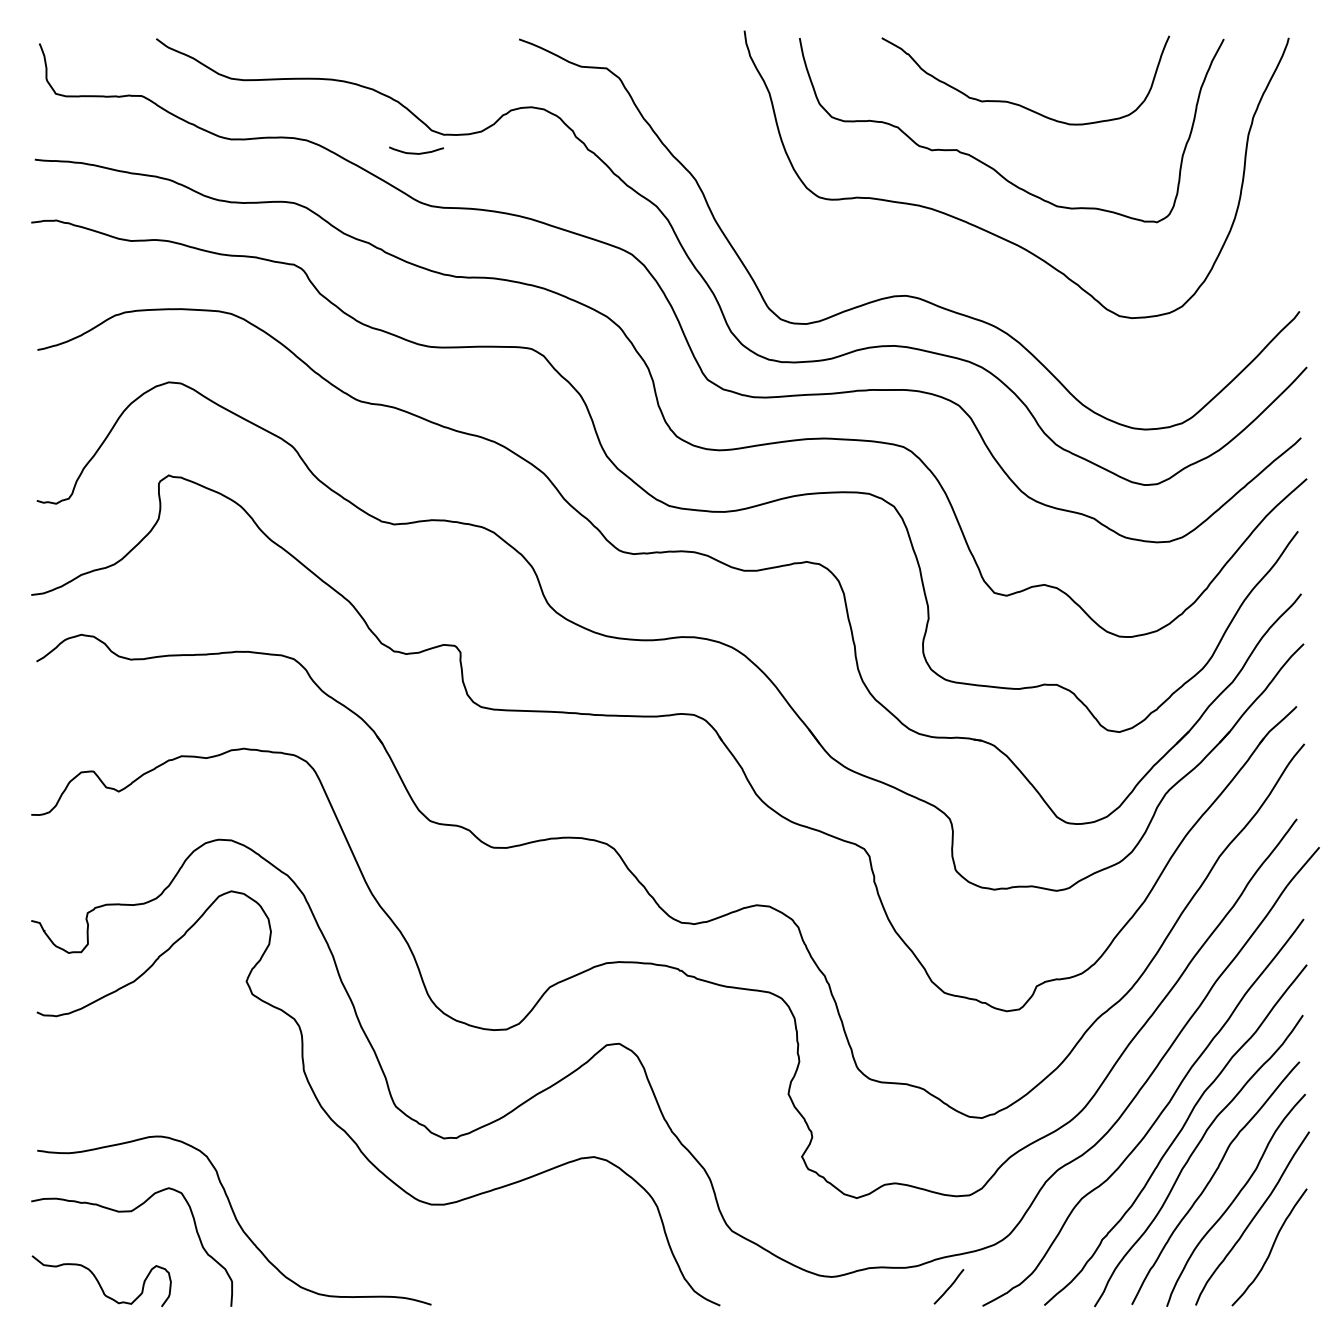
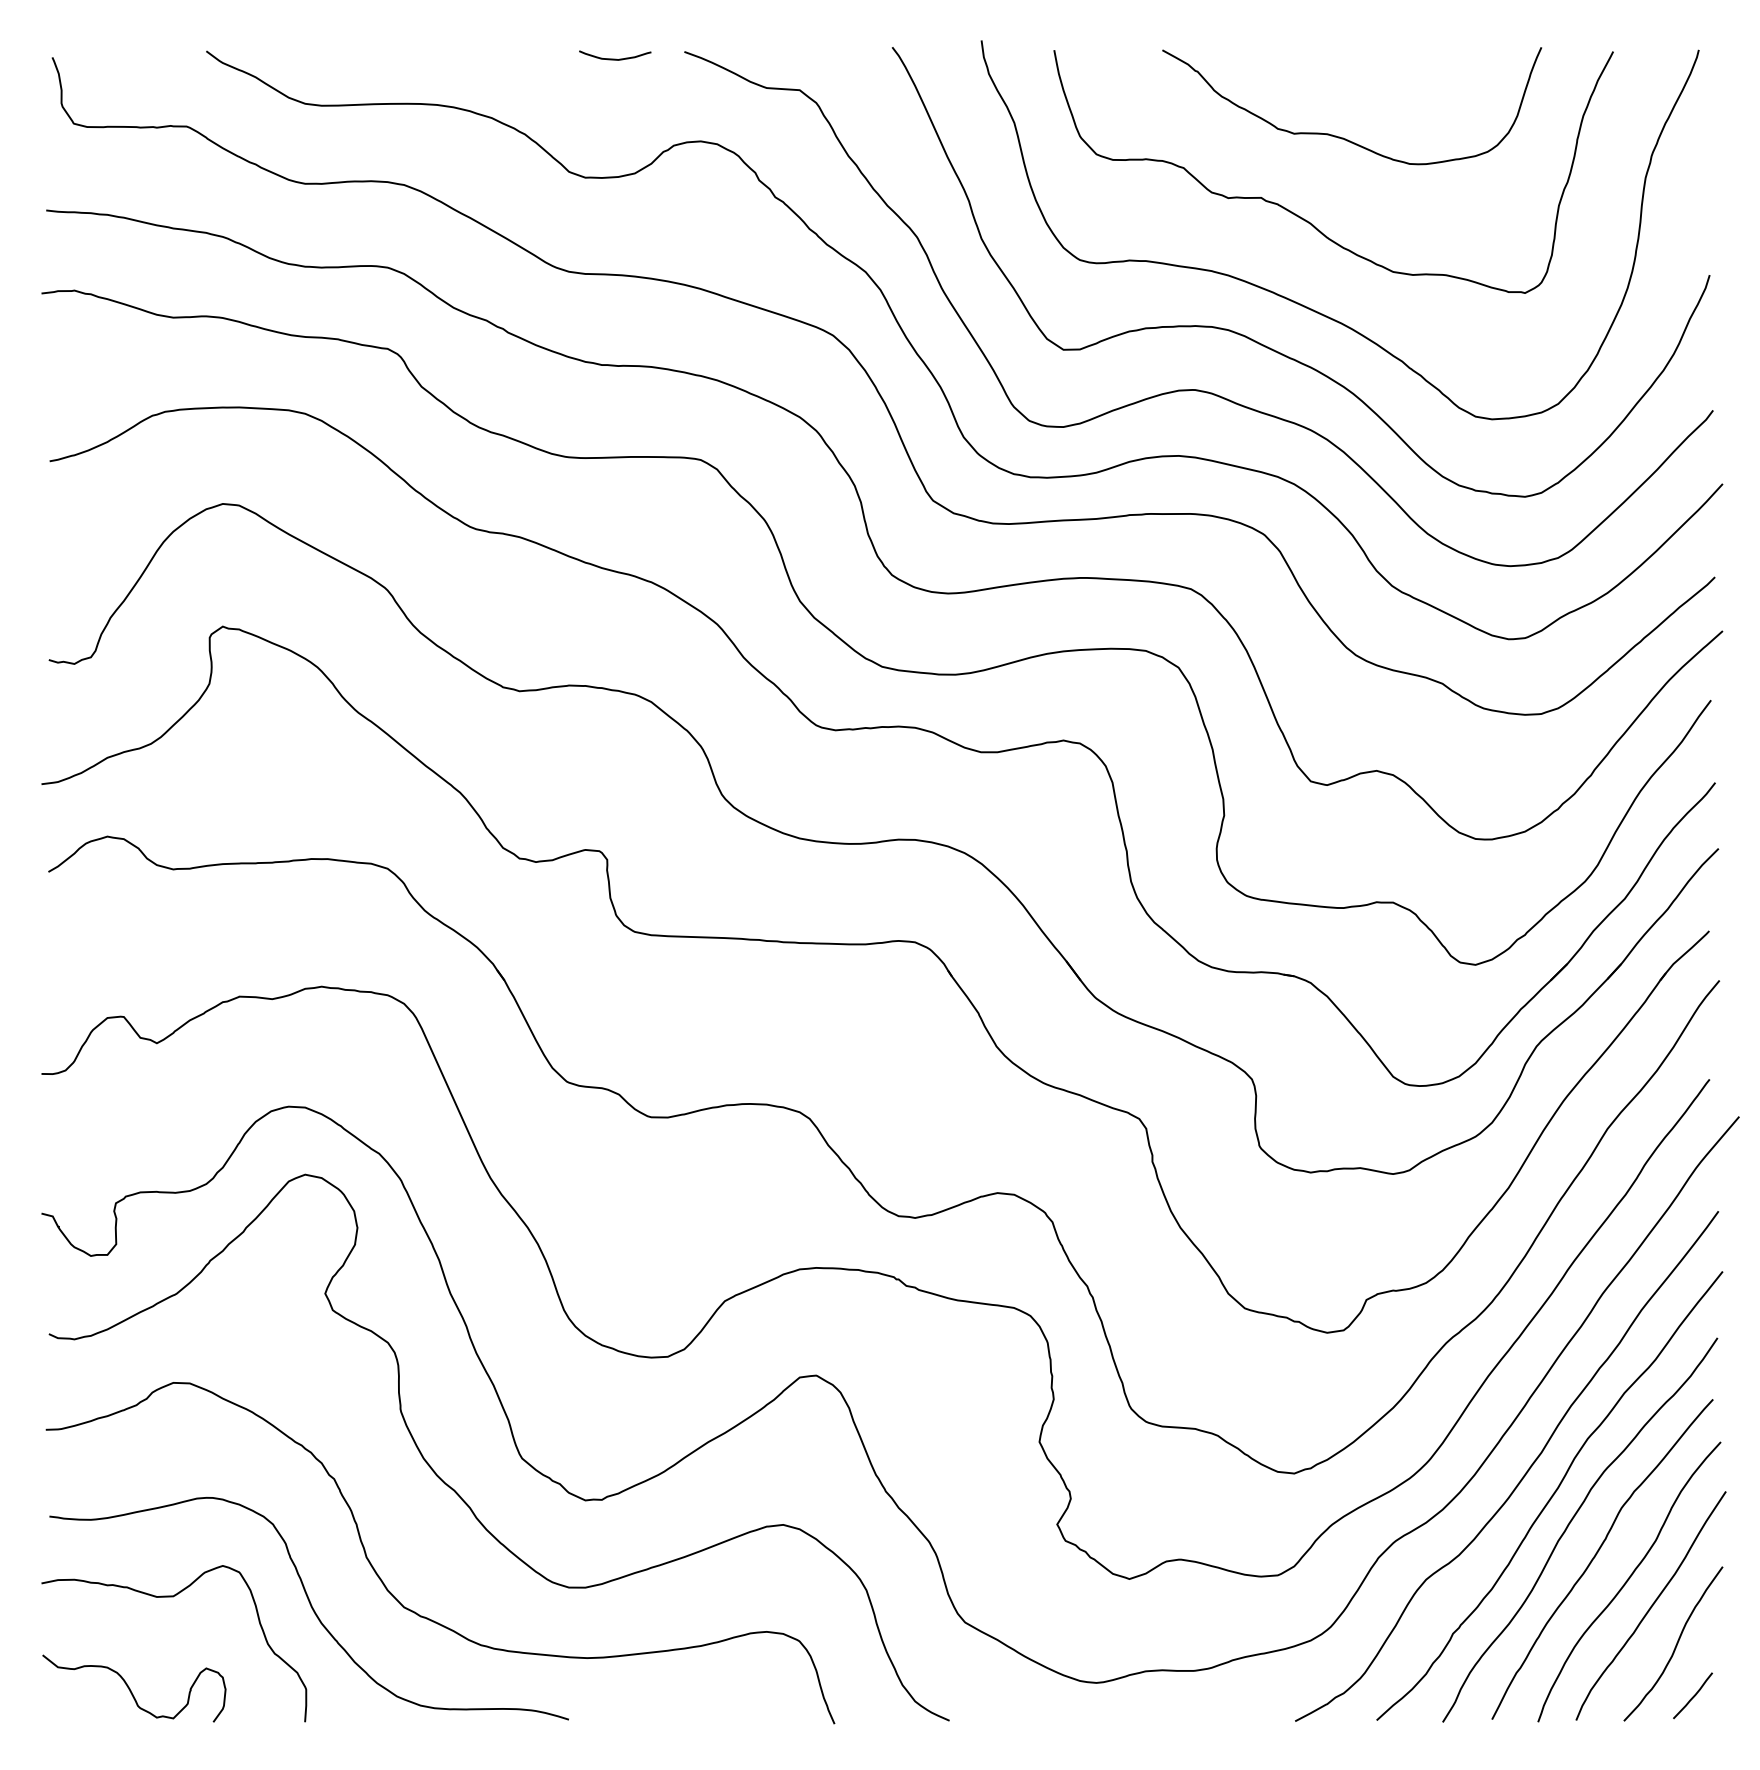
curve: (416, 152) -> (615, 58), moved
curve: (962, 262) -> (1268, 346), added
curve: (298, 1209) -> (393, 1594), added
curve: (949, 1286) -> (1693, 1695), moved

